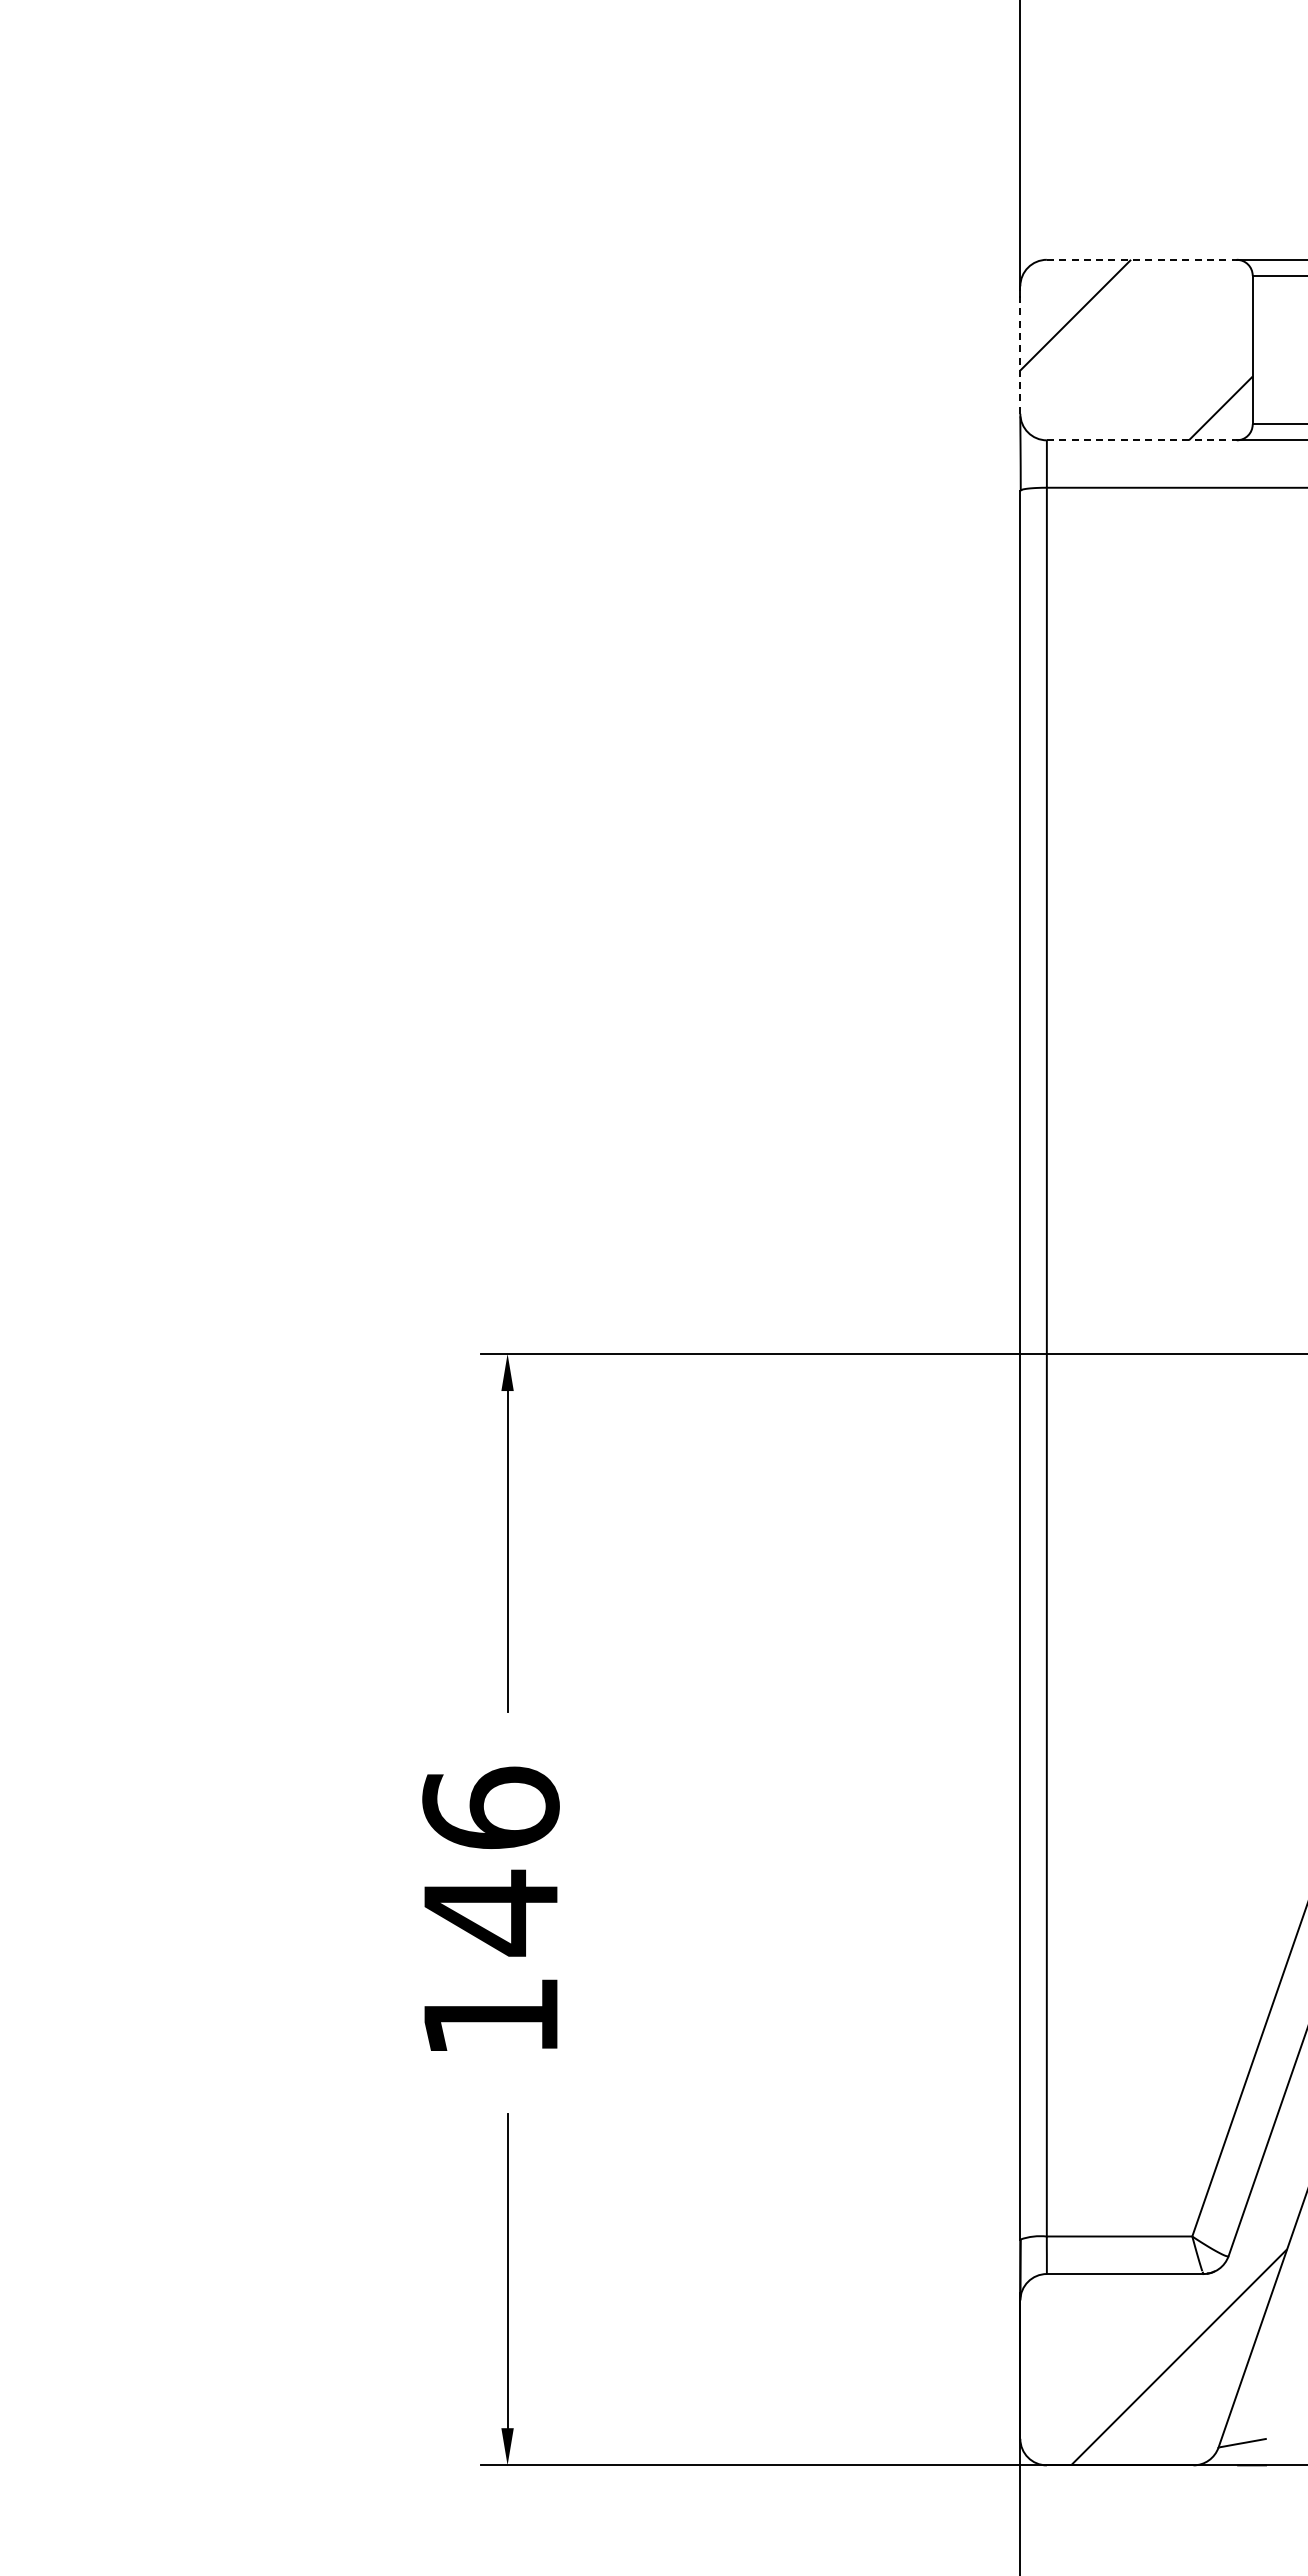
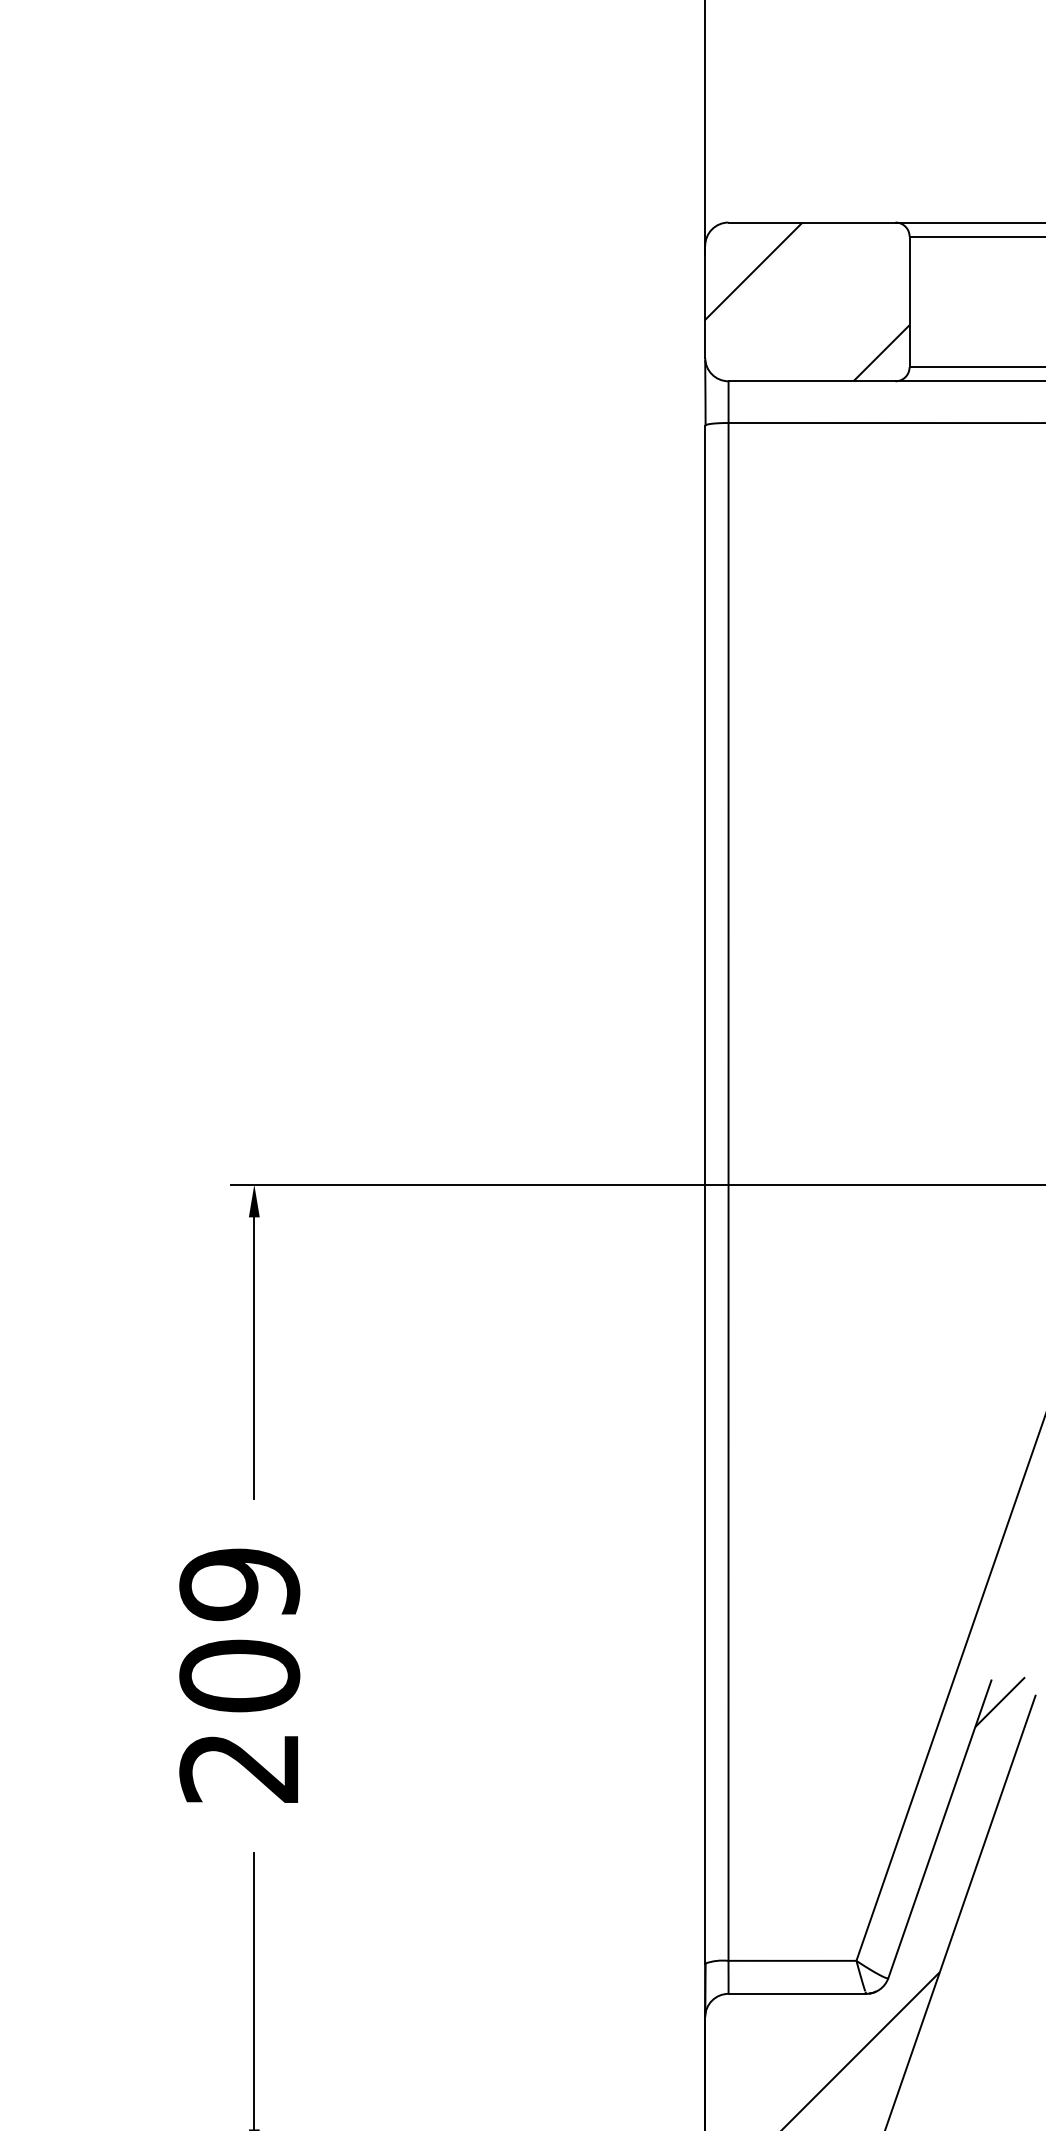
line: (1141, 259) -> (811, 222), dashed -> solid
line: (1020, 350) -> (705, 302), dashed -> solid
line: (1141, 440) -> (811, 381), dashed -> solid
text: (490, 1911) -> (239, 1675), 146 -> 209

